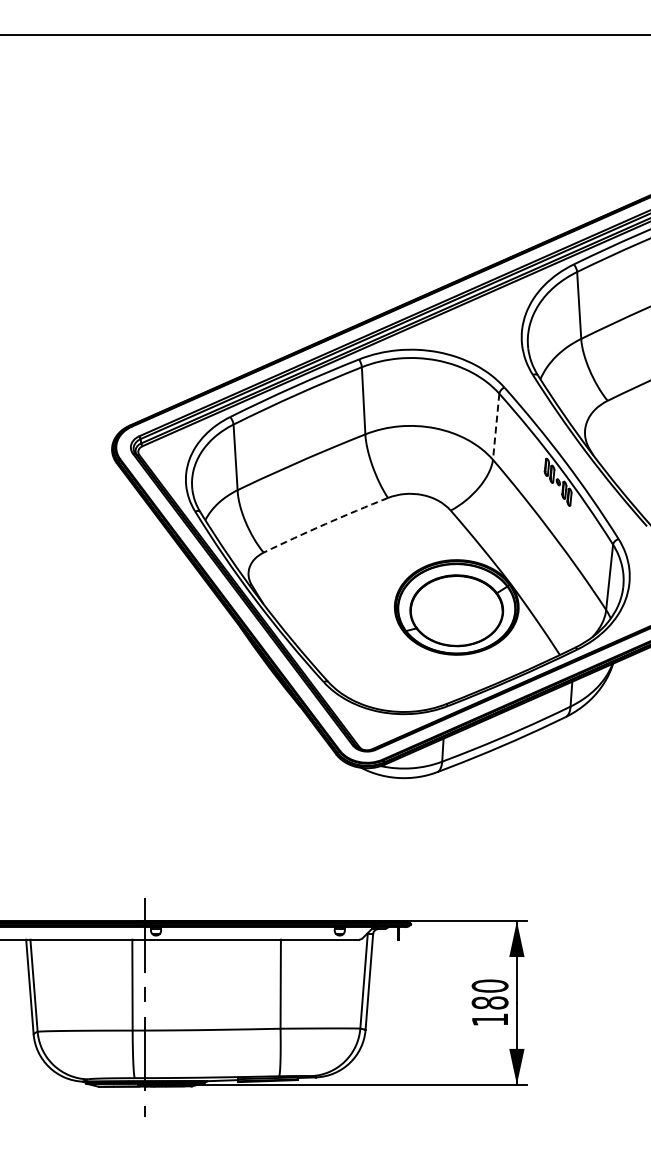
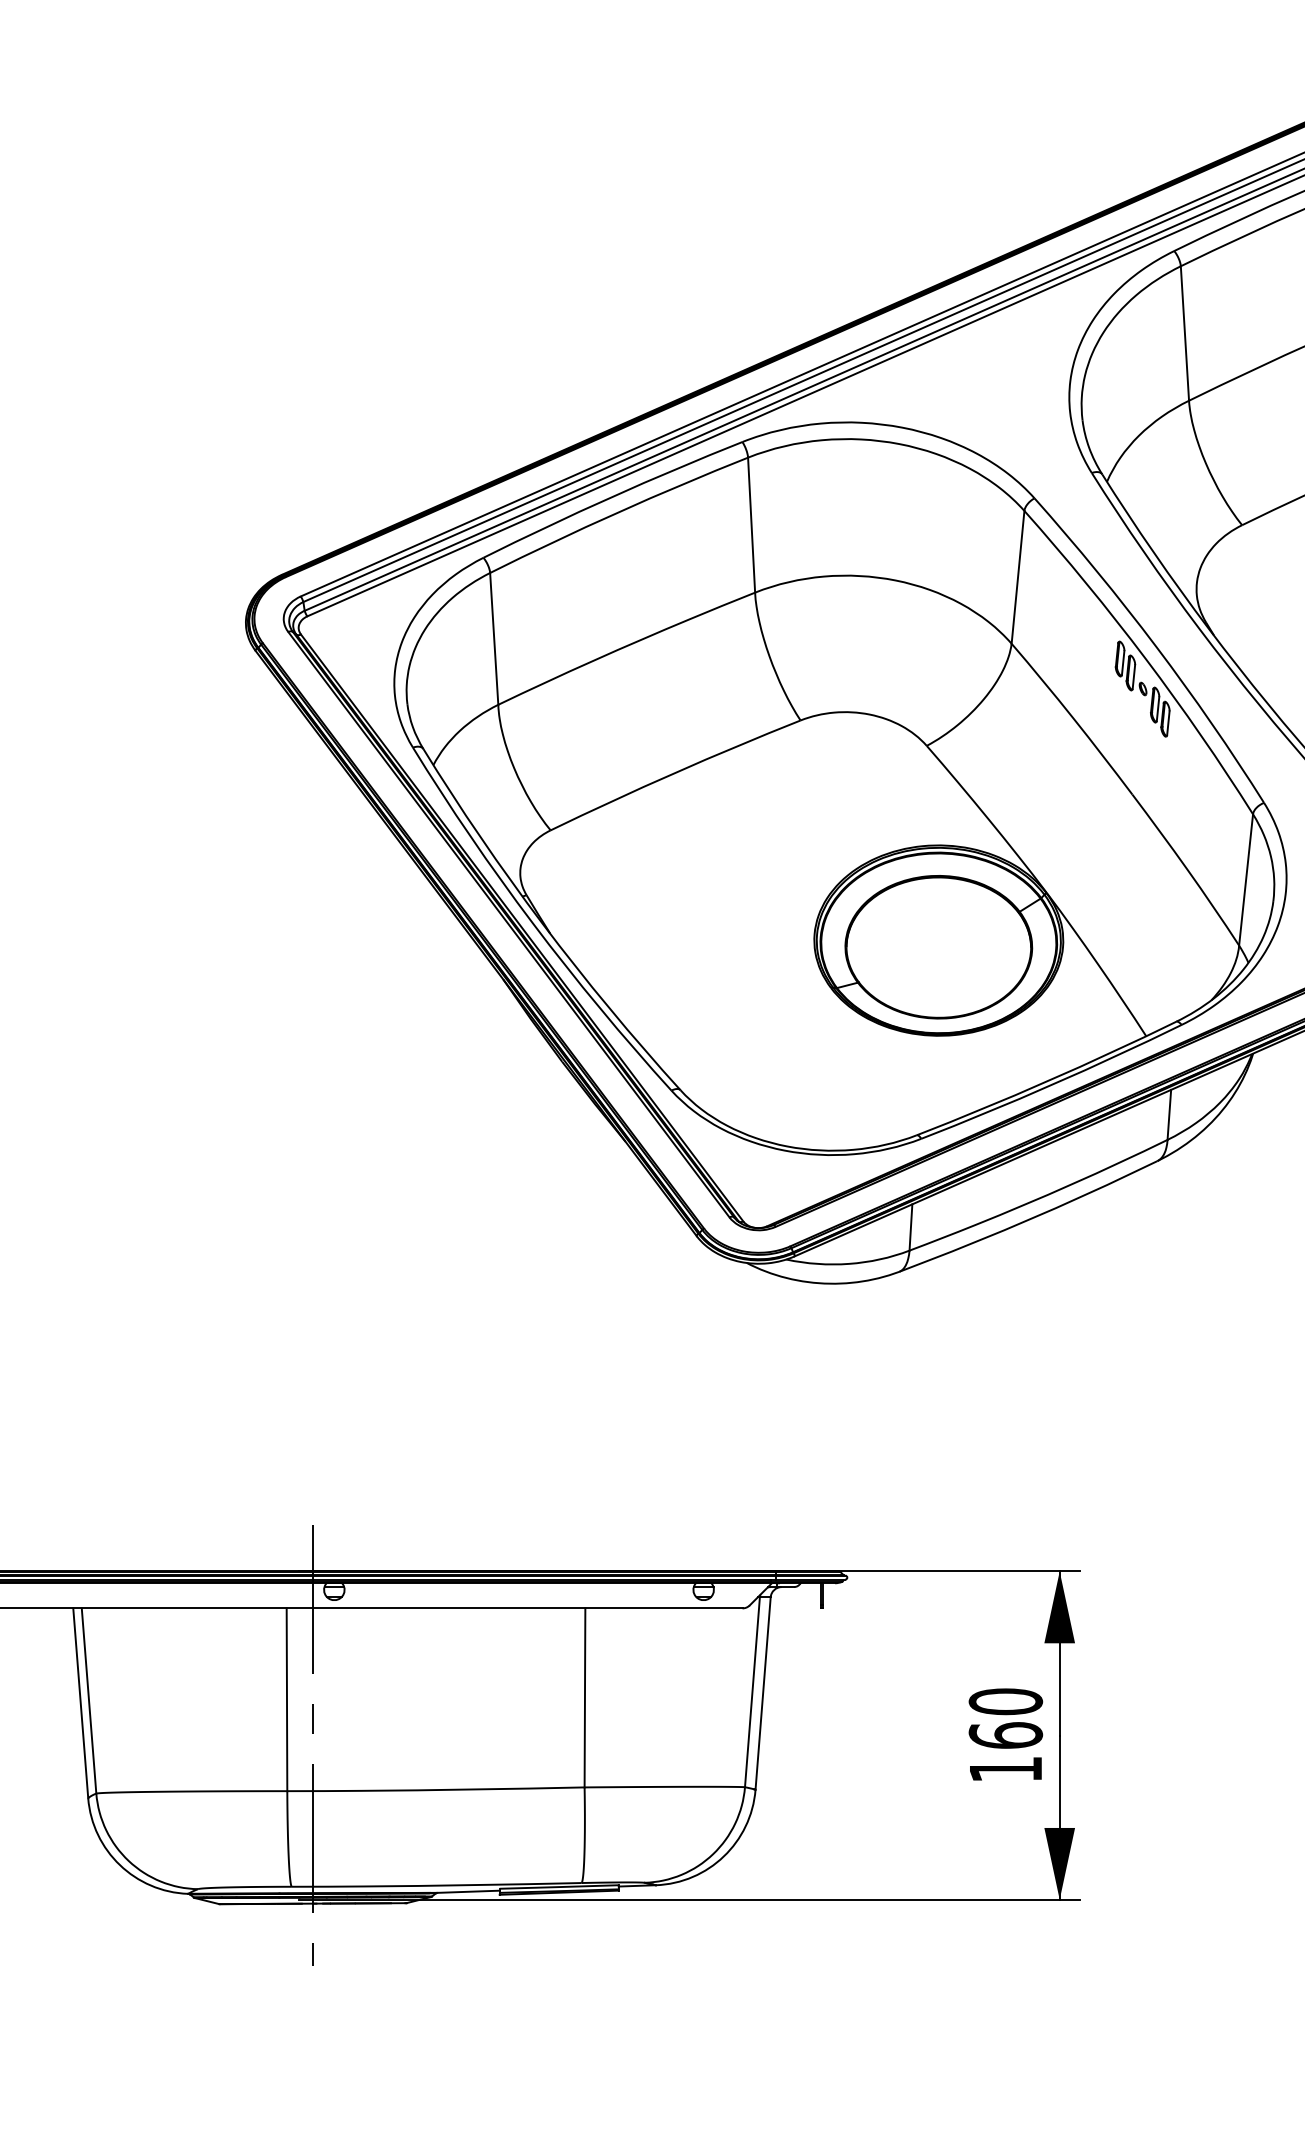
line: (496, 427) -> (1018, 578), dashed -> solid
arc: (325, 524) -> (674, 773), dashed -> solid
text: (489, 1002) -> (1004, 1734), 180 -> 160

